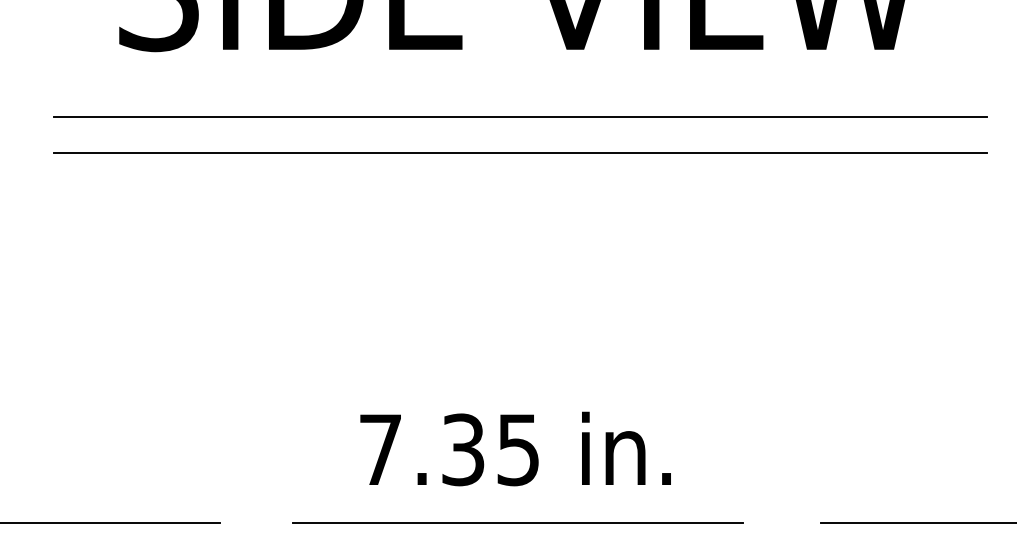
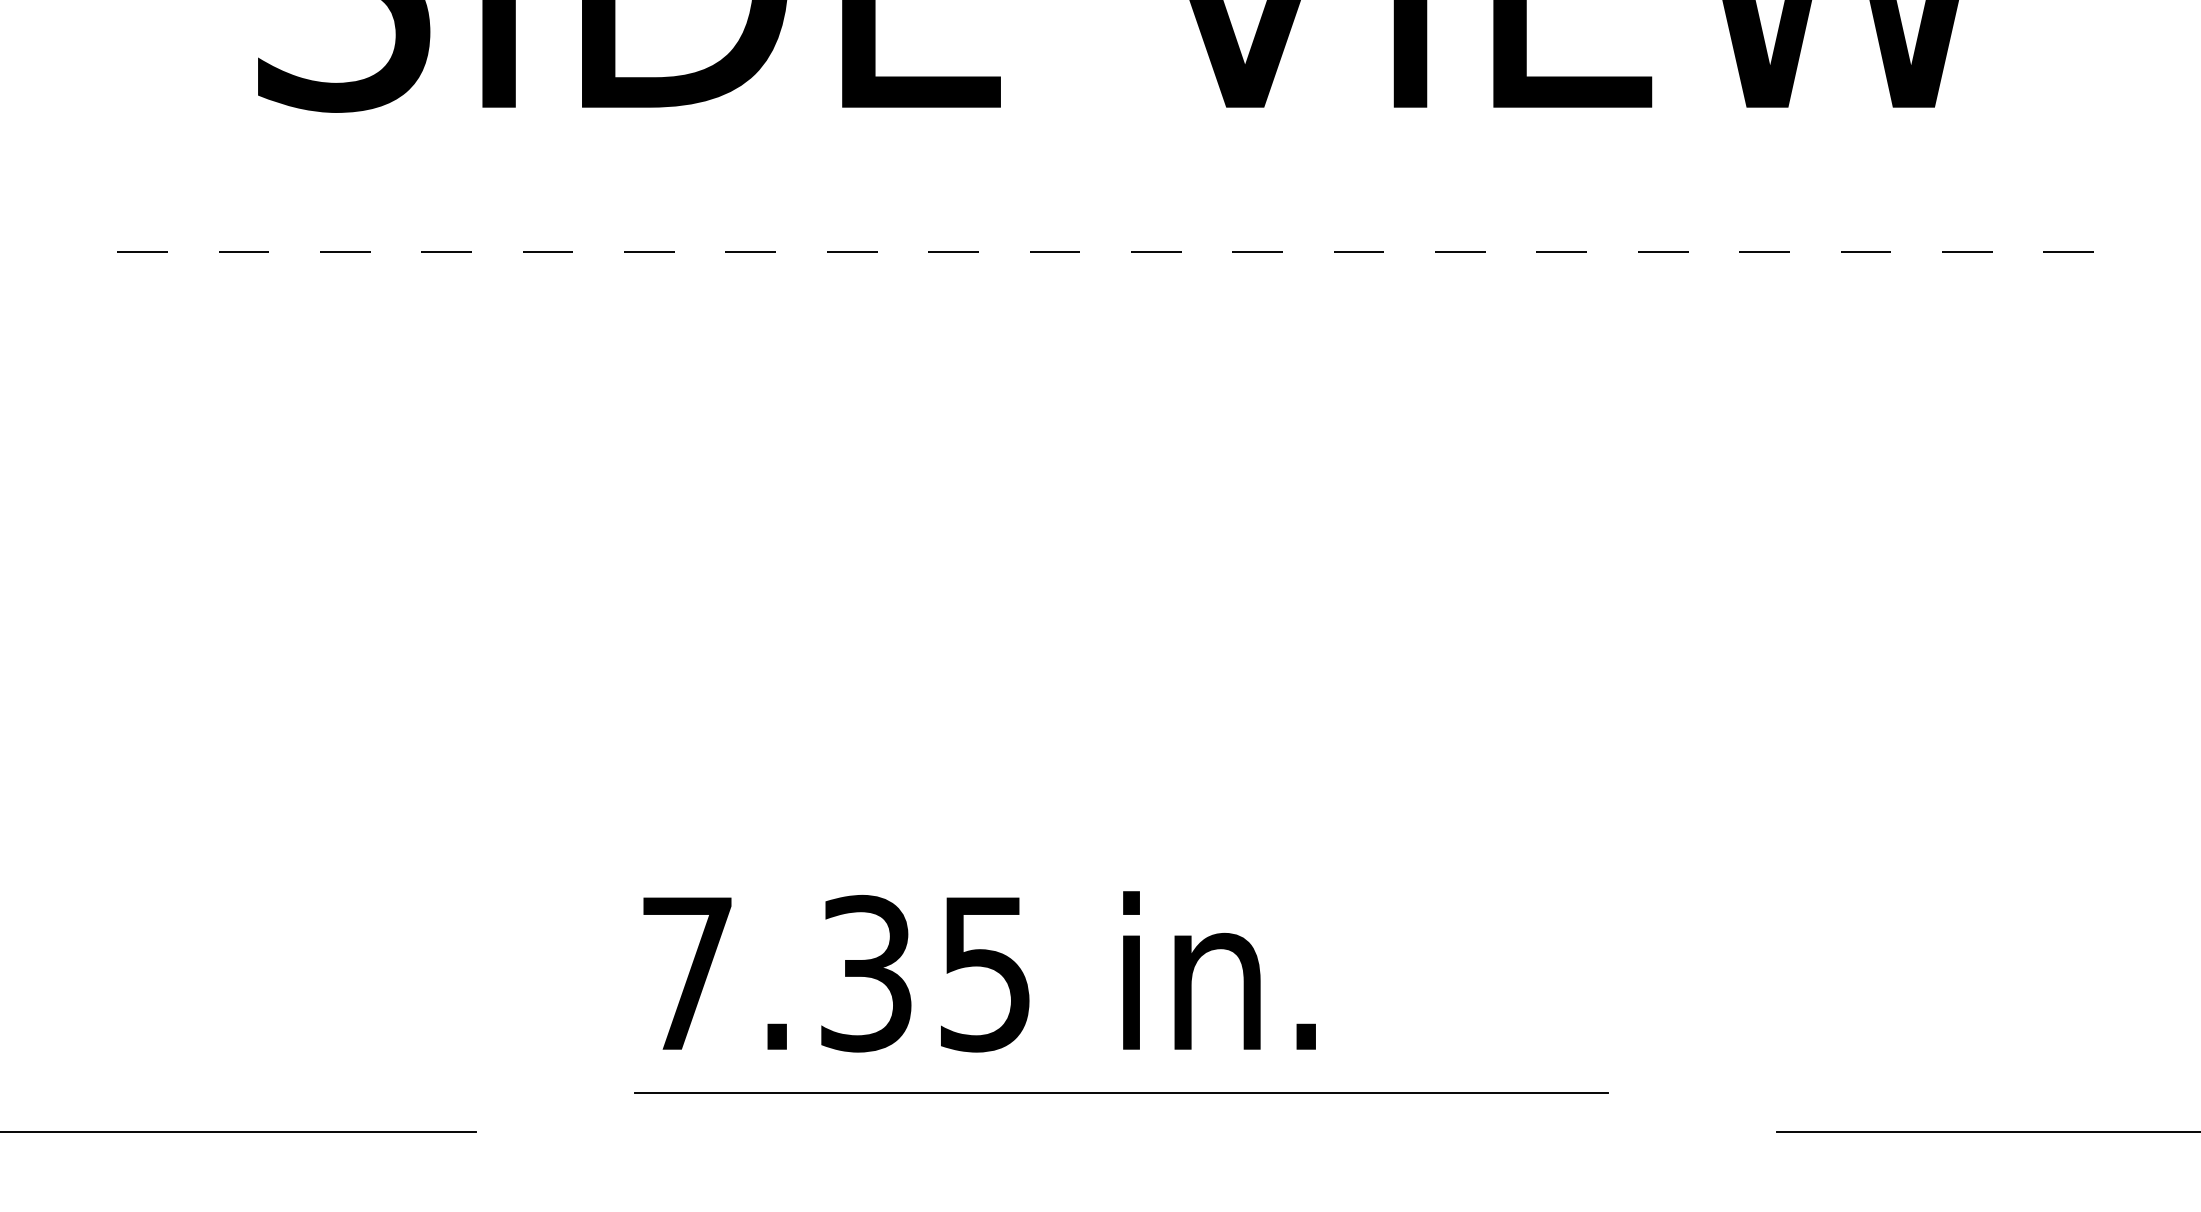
line: (521, 116) -> (1128, 252), solid -> dashed
line: (520, 152) -> (1126, 330), removed
text: (515, 448) -> (979, 970), moved
line: (517, 522) -> (1119, 1091), moved

